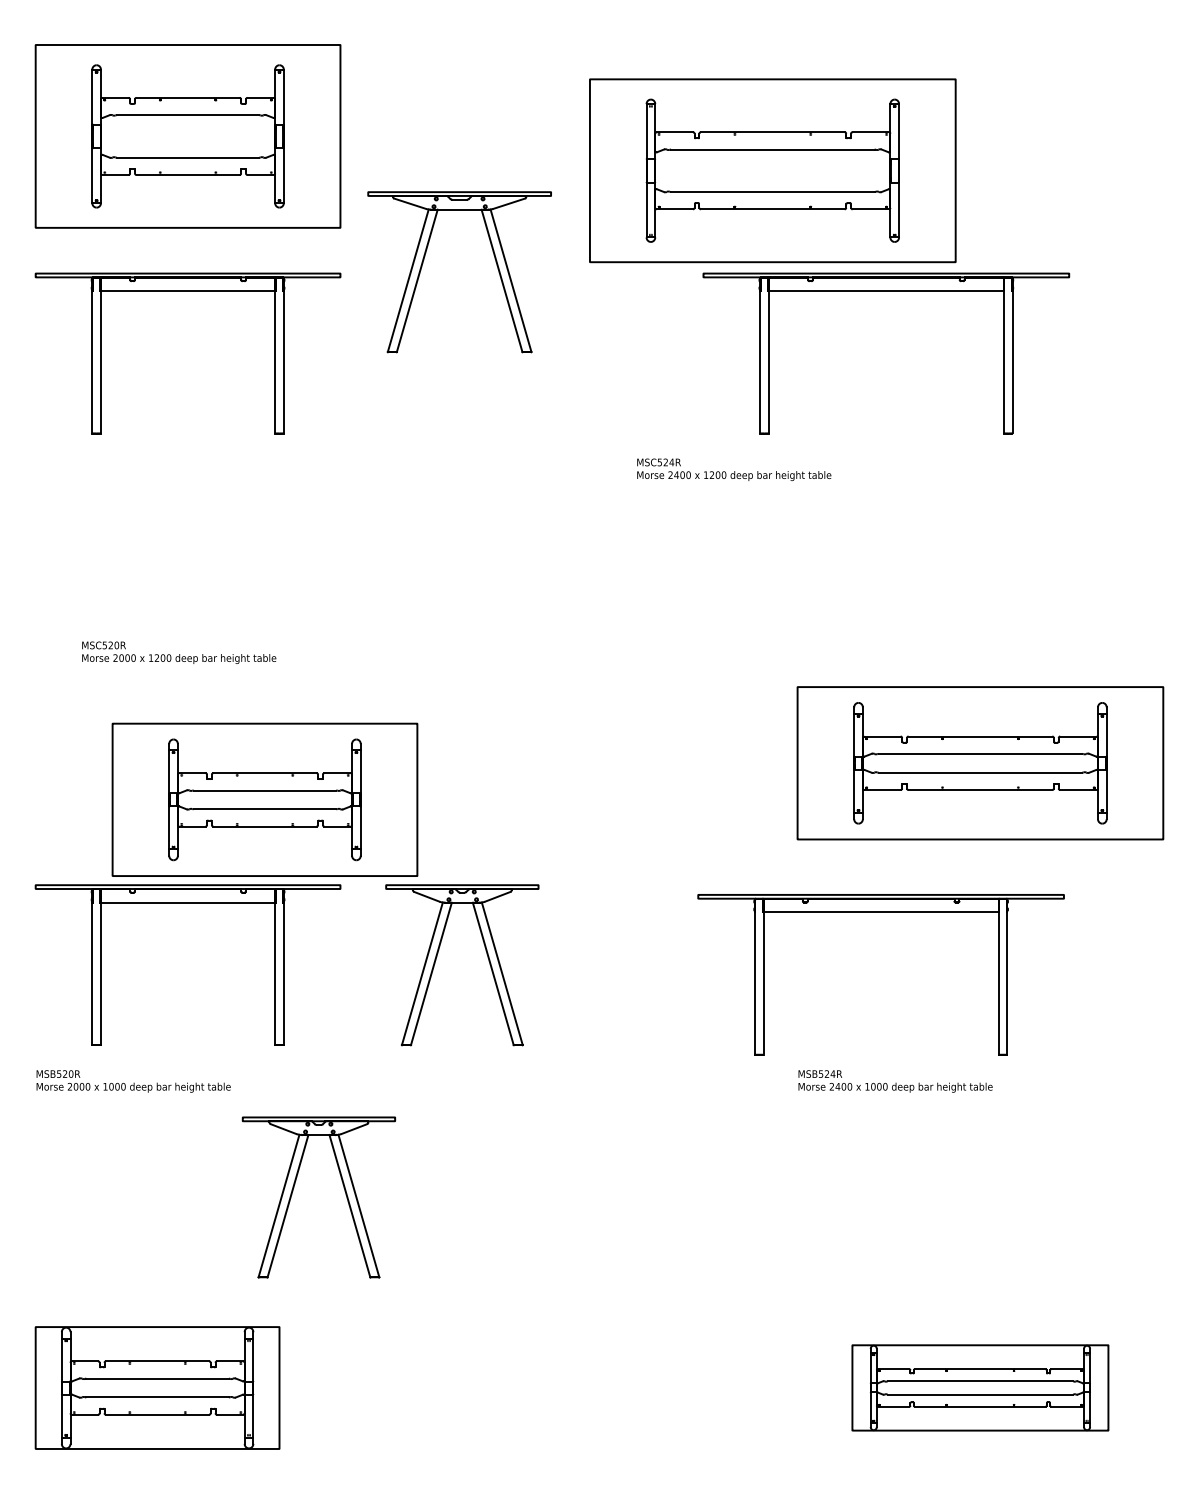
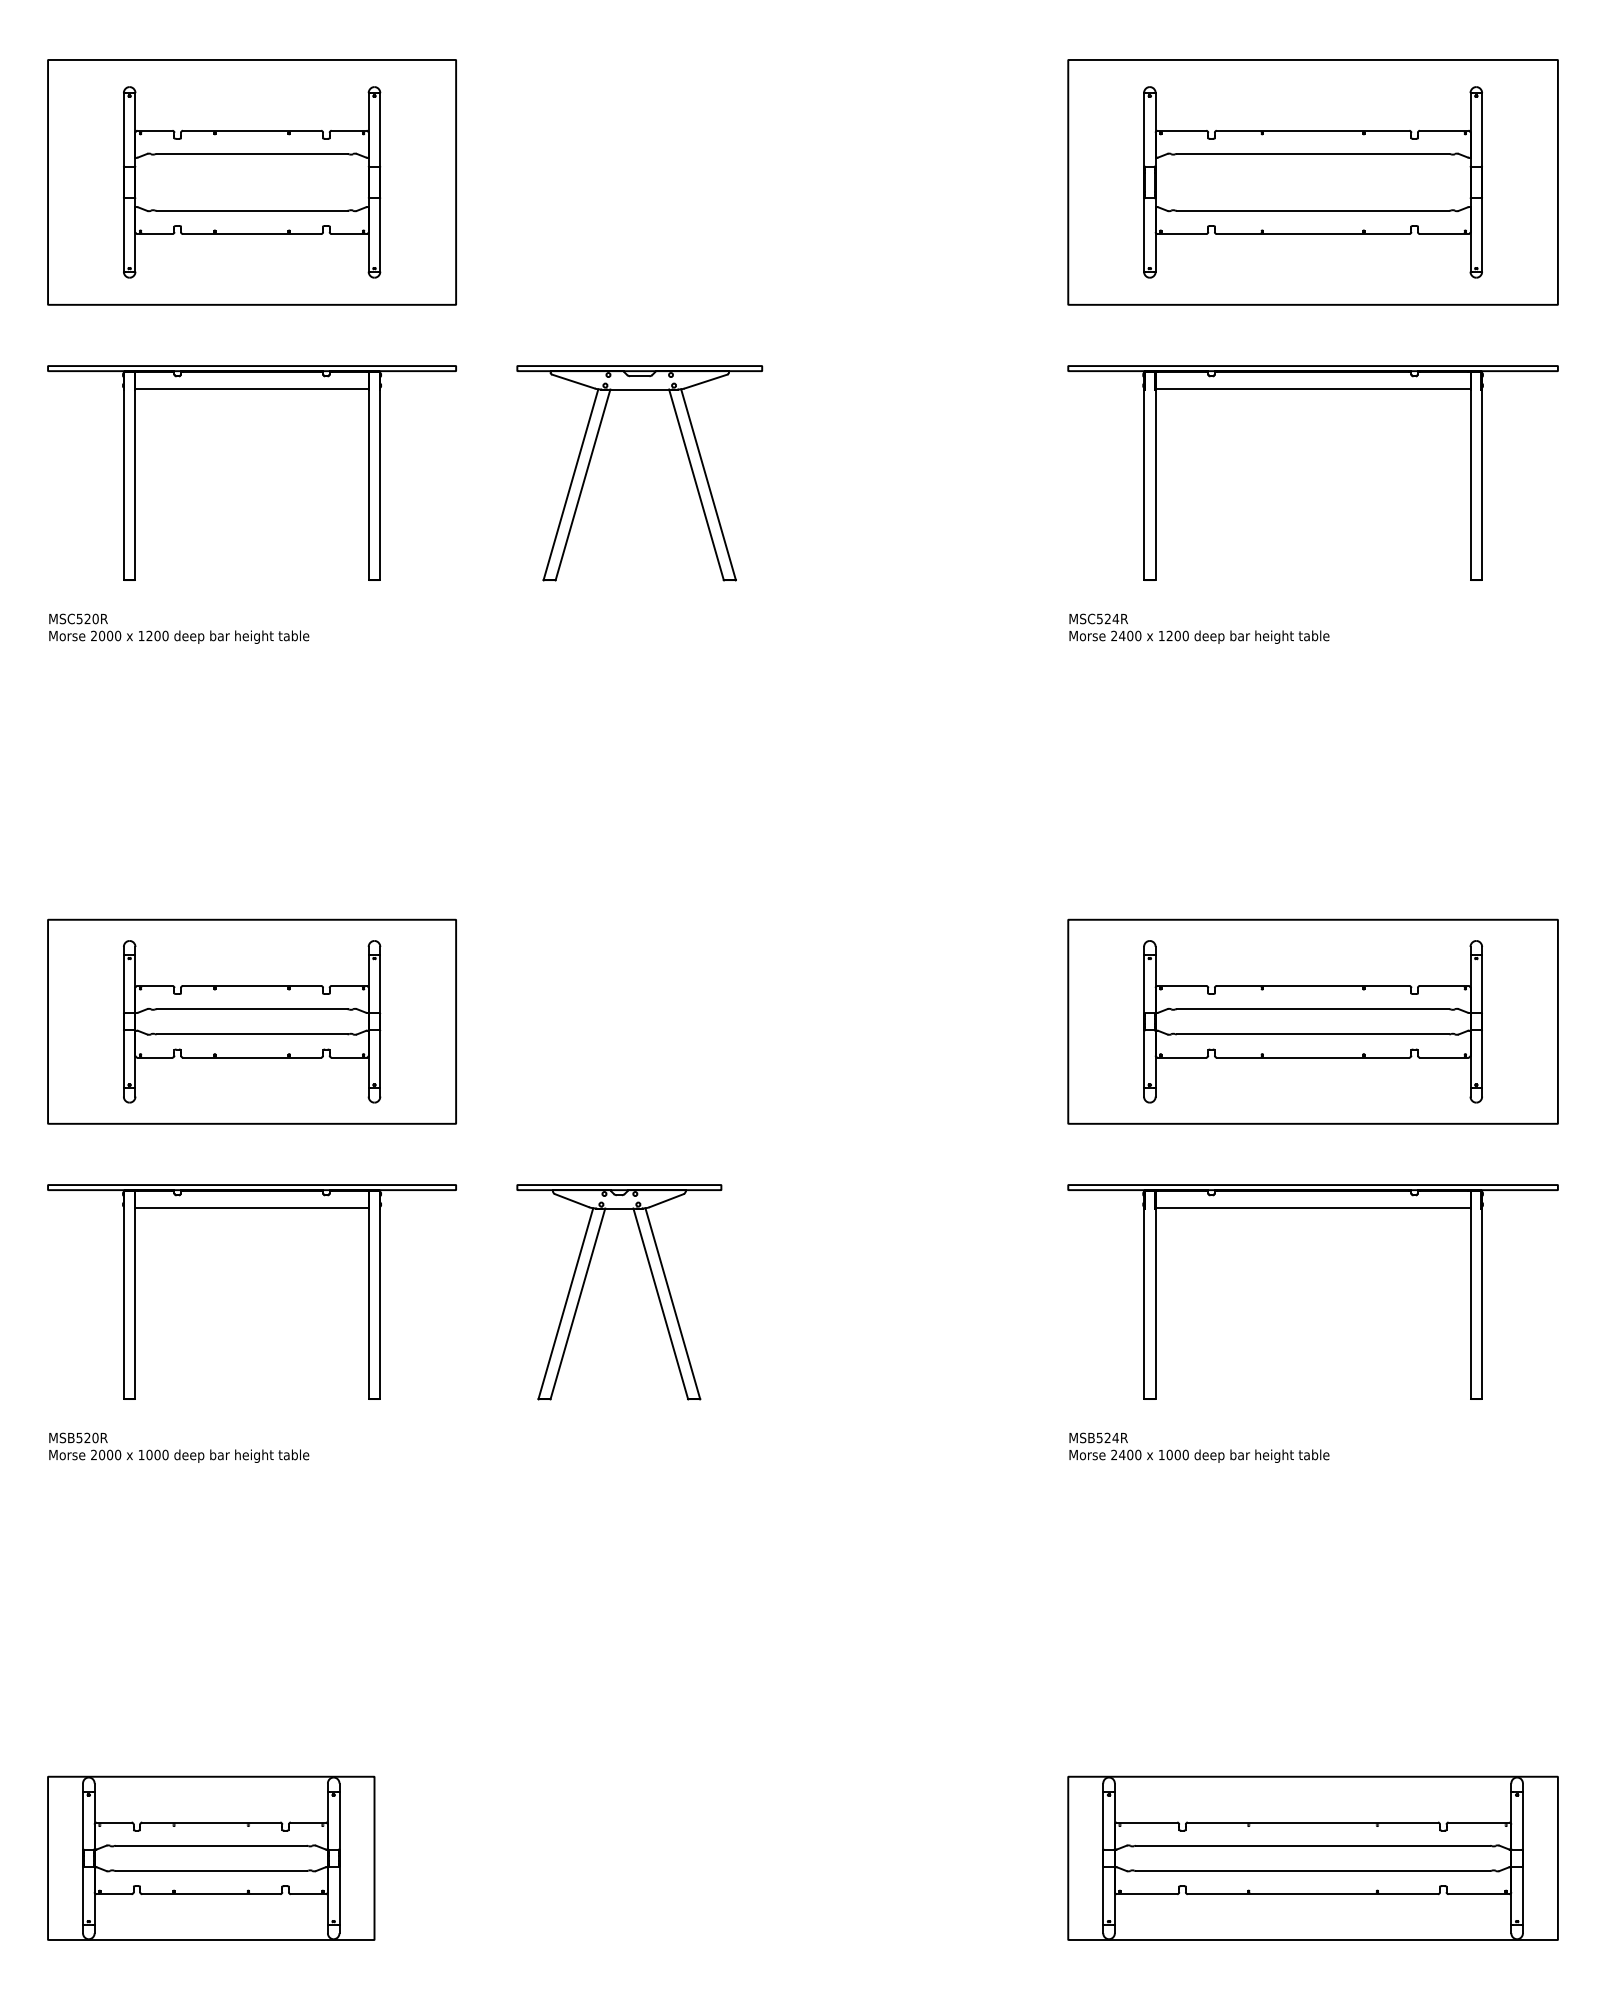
part: (772, 170) -> (1312, 182), moved
part: (424, 259) -> (592, 456), moved
part: (885, 291) -> (1312, 389), moved
text: (734, 469) -> (1199, 628), moved
text: (179, 652) -> (179, 628), moved
part: (264, 799) -> (251, 1021), moved
part: (880, 912) -> (1312, 1208), moved
part: (344, 1190) -> (461, 1593), removed
part: (979, 1387) -> (1312, 1857), size x1.43

